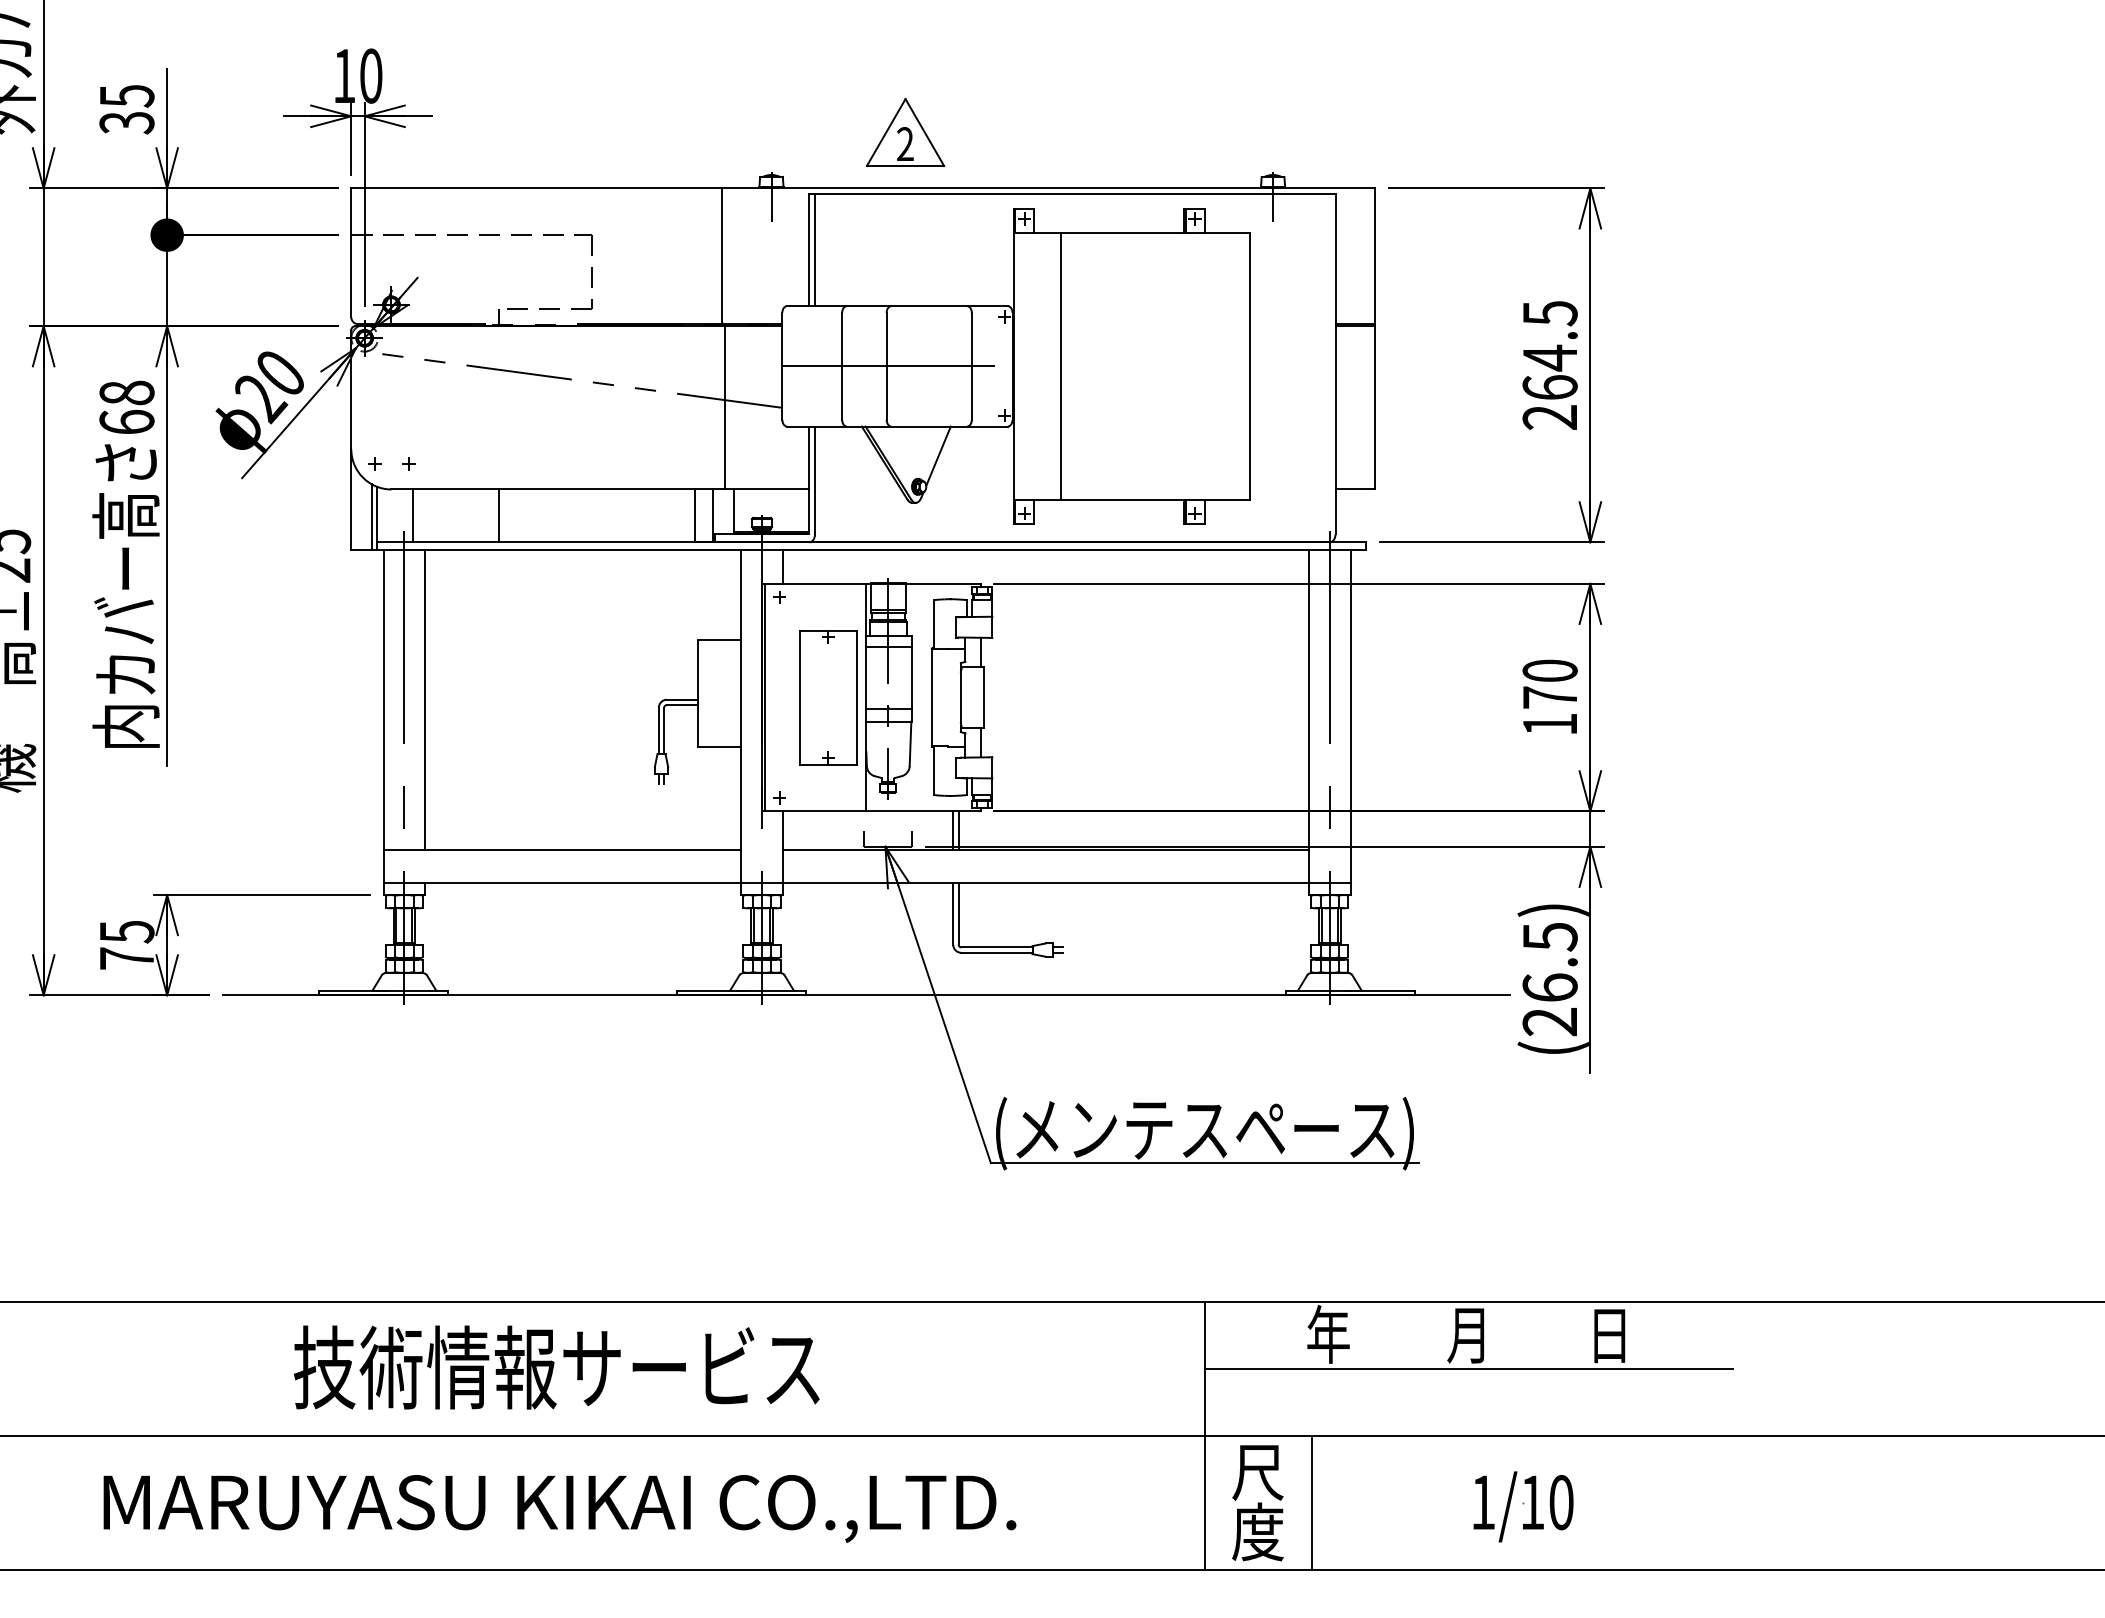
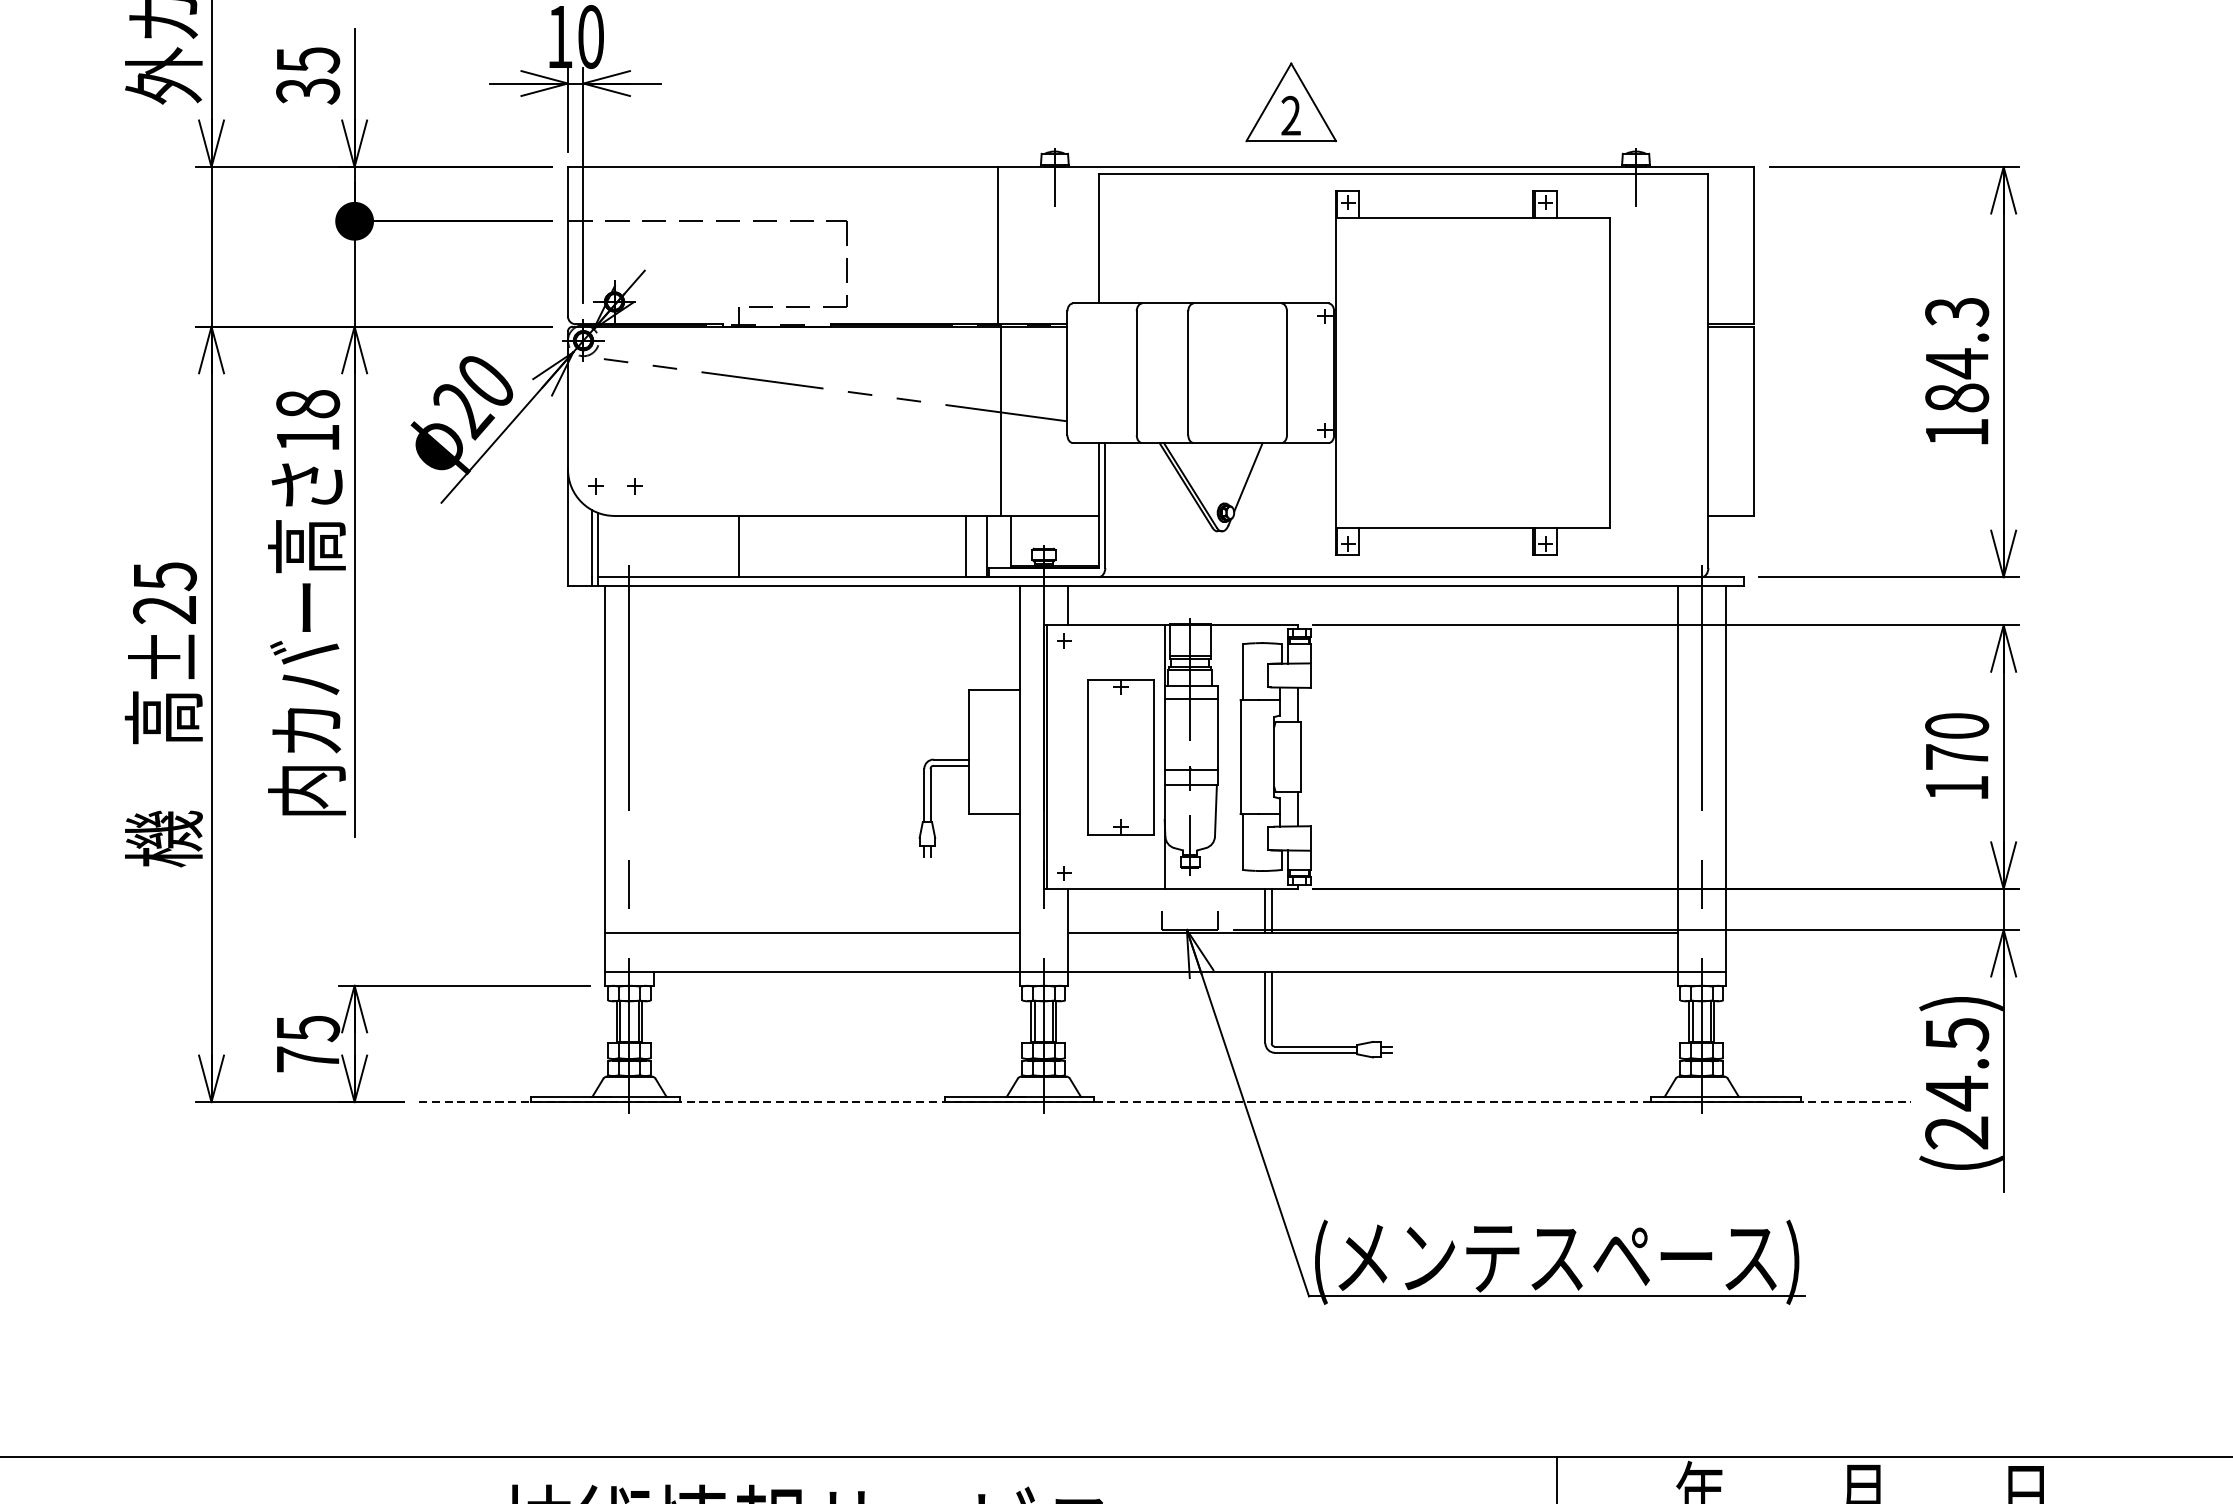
part: (905, 132) -> (1291, 102), moved
line: (815, 250) -> (1105, 239), removed
text: (1549, 365) -> (1956, 372), 264.5 -> 184.3
line: (897, 366) -> (1200, 373), removed
line: (1061, 366) -> (1390, 373), removed
text: (126, 421) -> (307, 437), 68 -> 18
line: (413, 515) -> (640, 546), removed
line: (425, 699) -> (653, 759), removed
text: (1549, 987) -> (1956, 1092), (26.5) -> (24.5)
line: (866, 995) -> (1164, 1102), solid -> dashed

